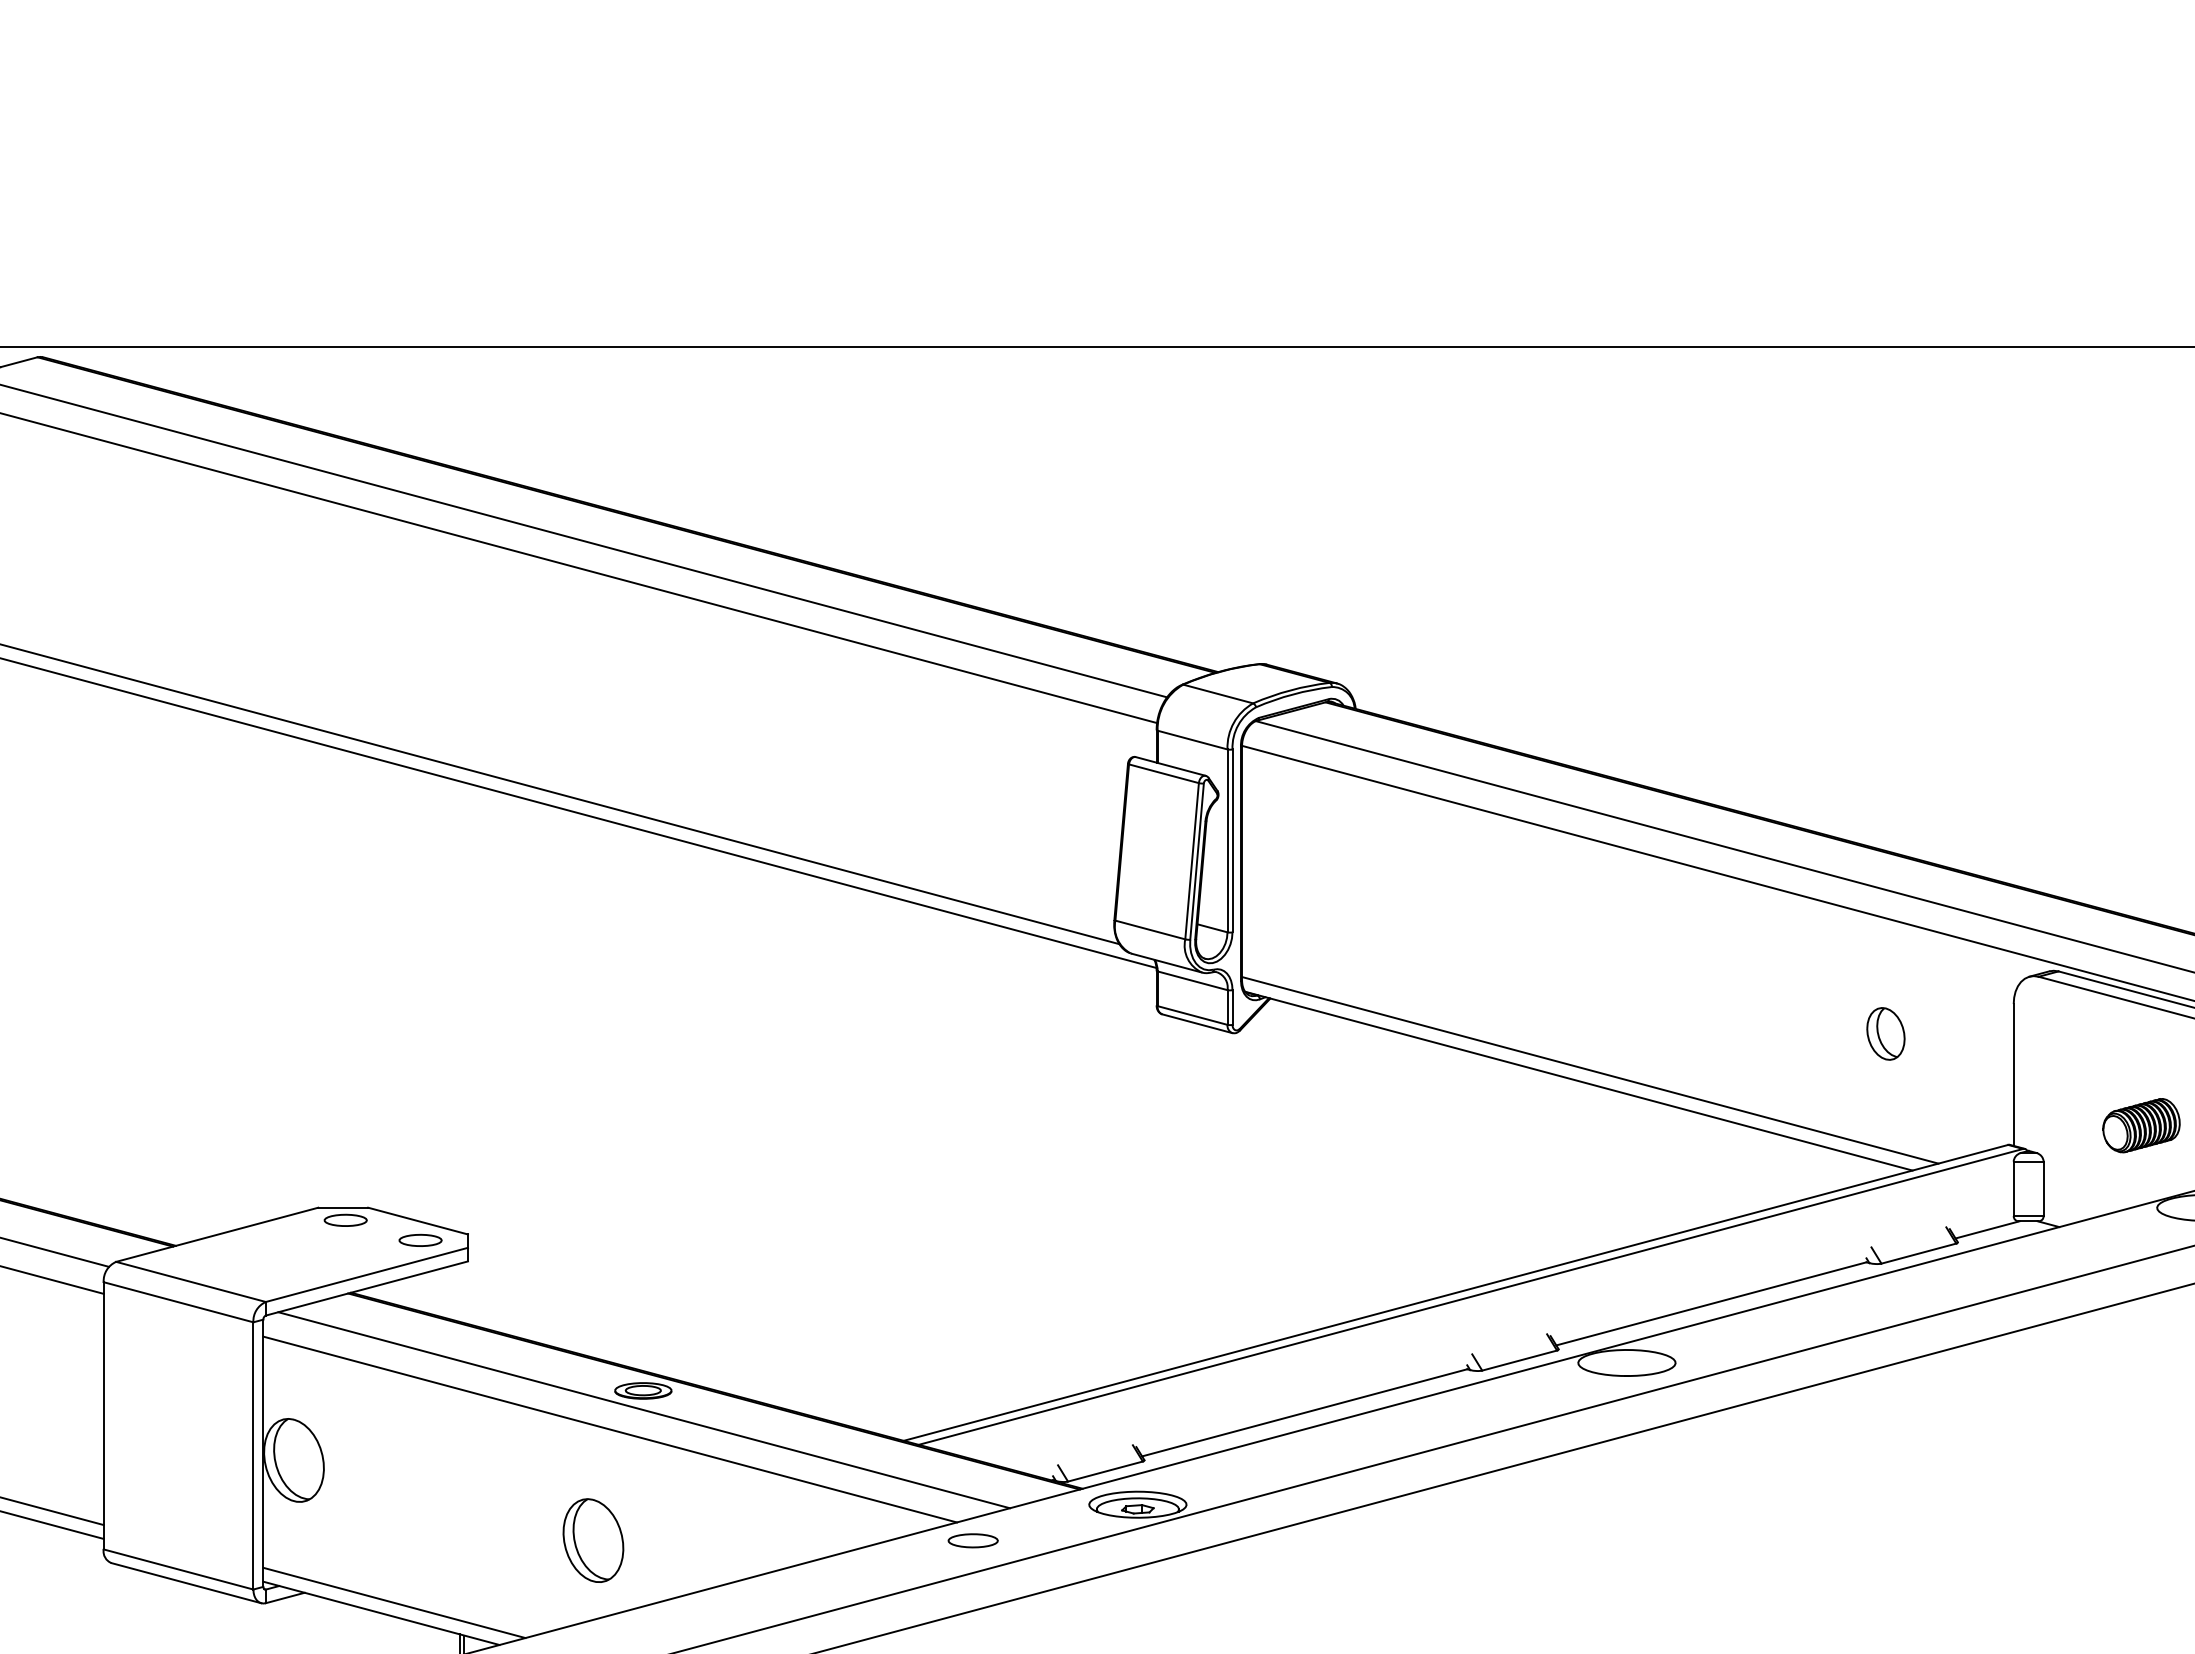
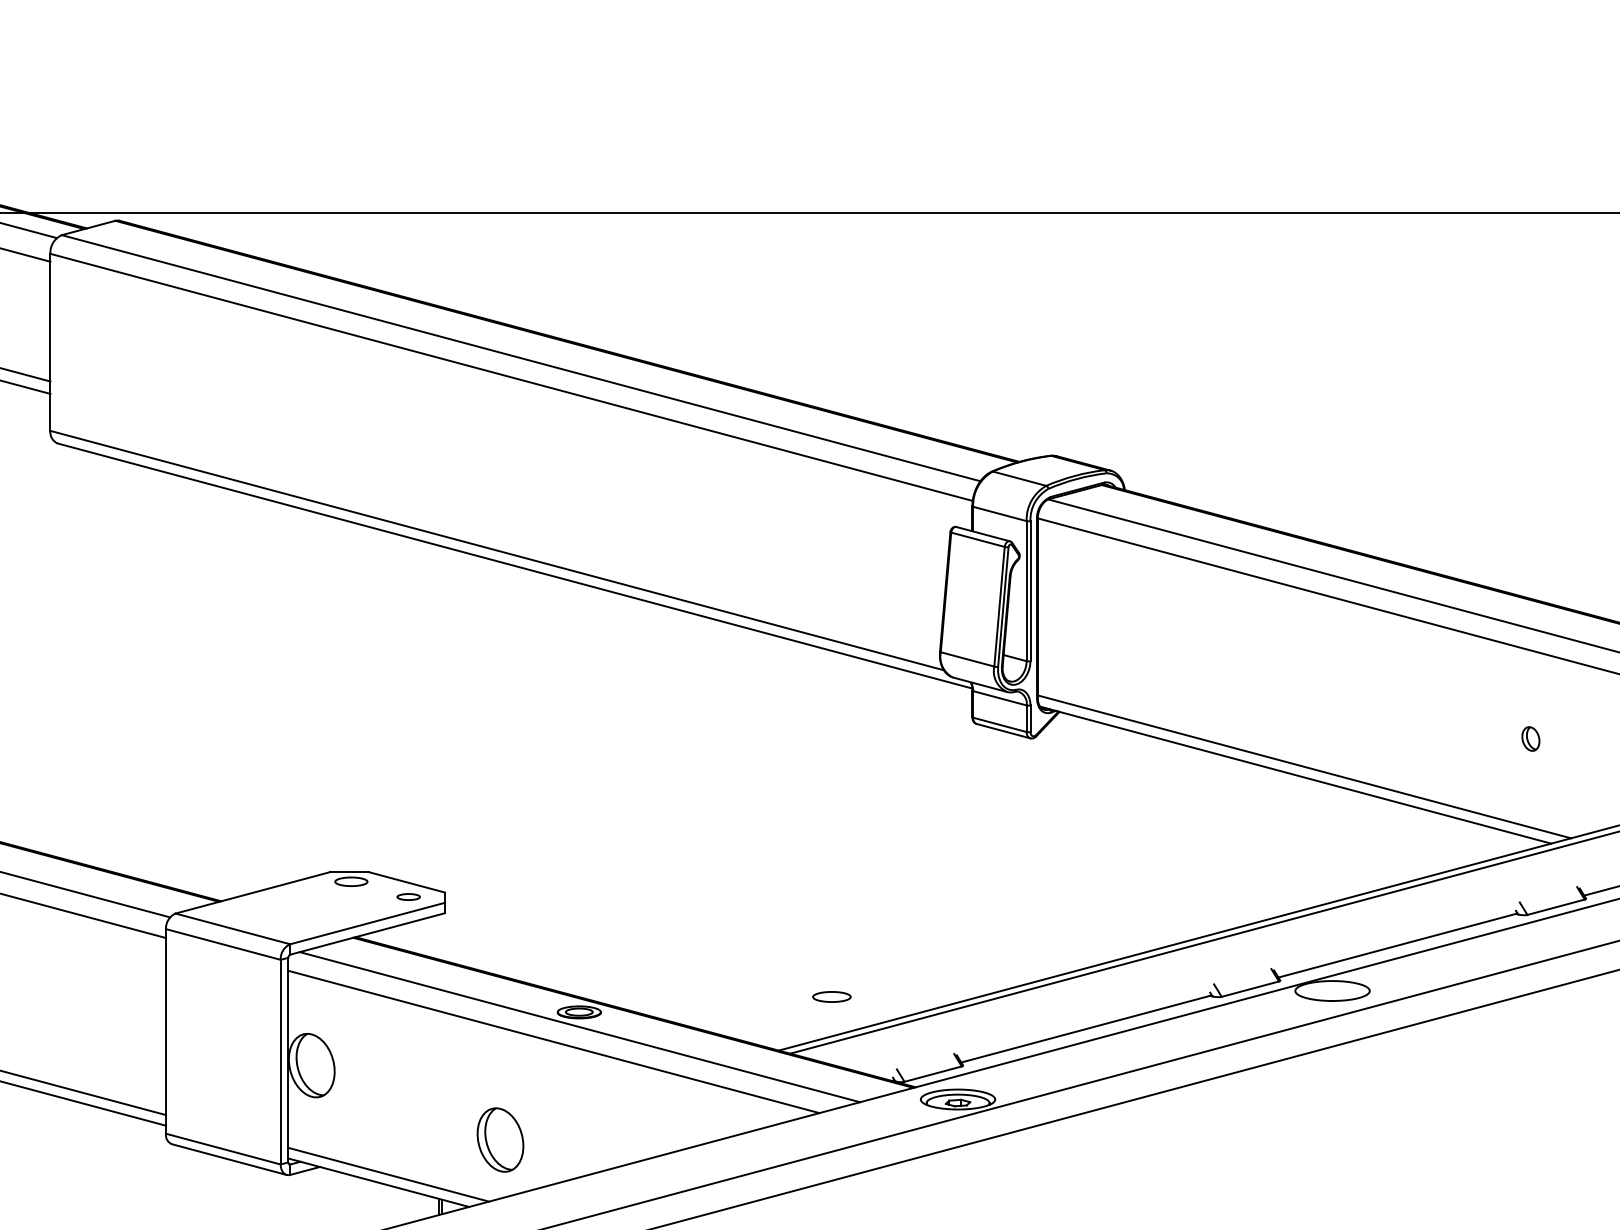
part: (1885, 1033) -> (1530, 738), size x0.6
part: (420, 1239) -> (408, 896), size x0.7
part: (593, 1540) -> (500, 1139), moved
part: (972, 1540) -> (831, 996), moved

